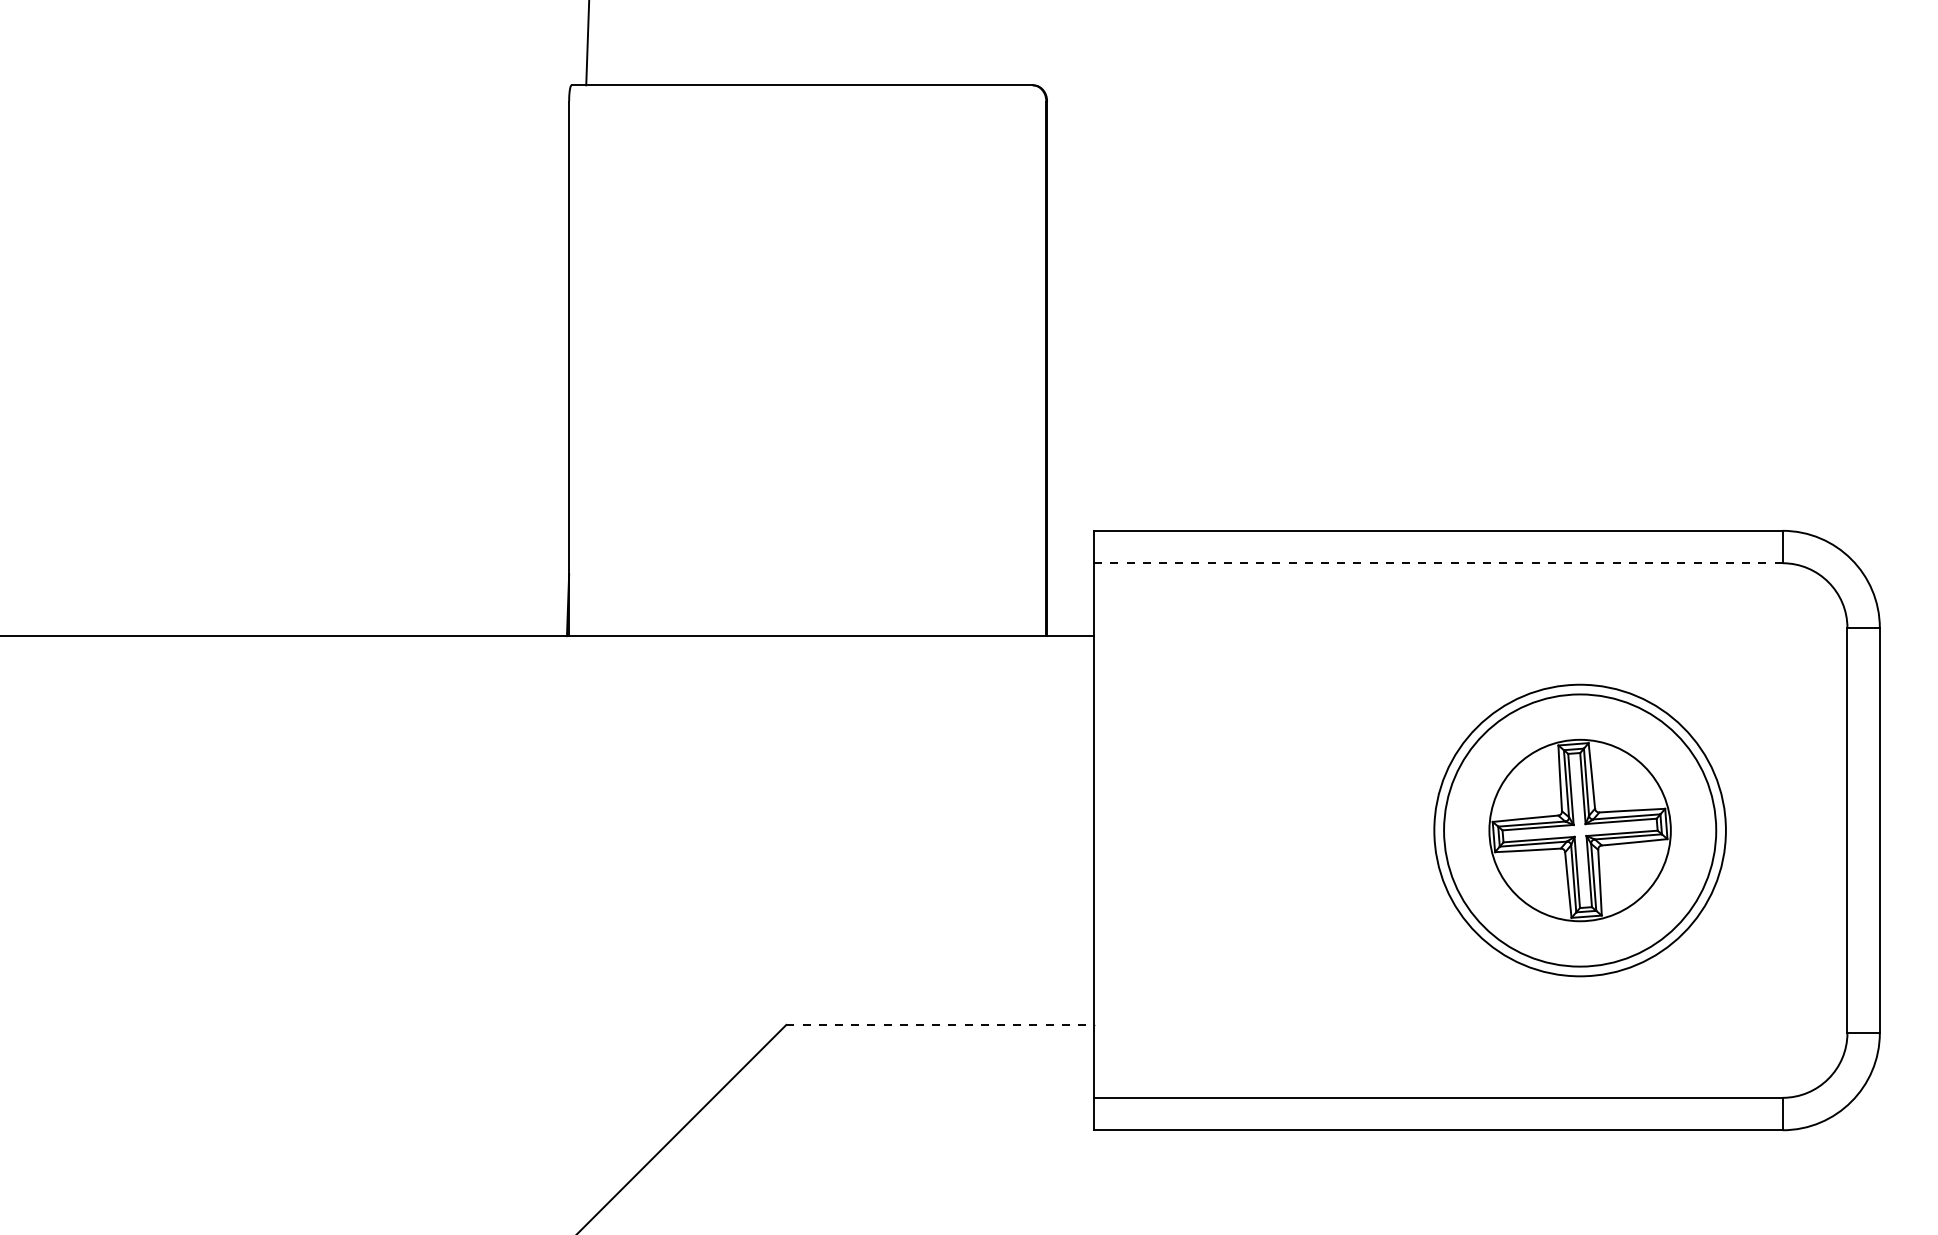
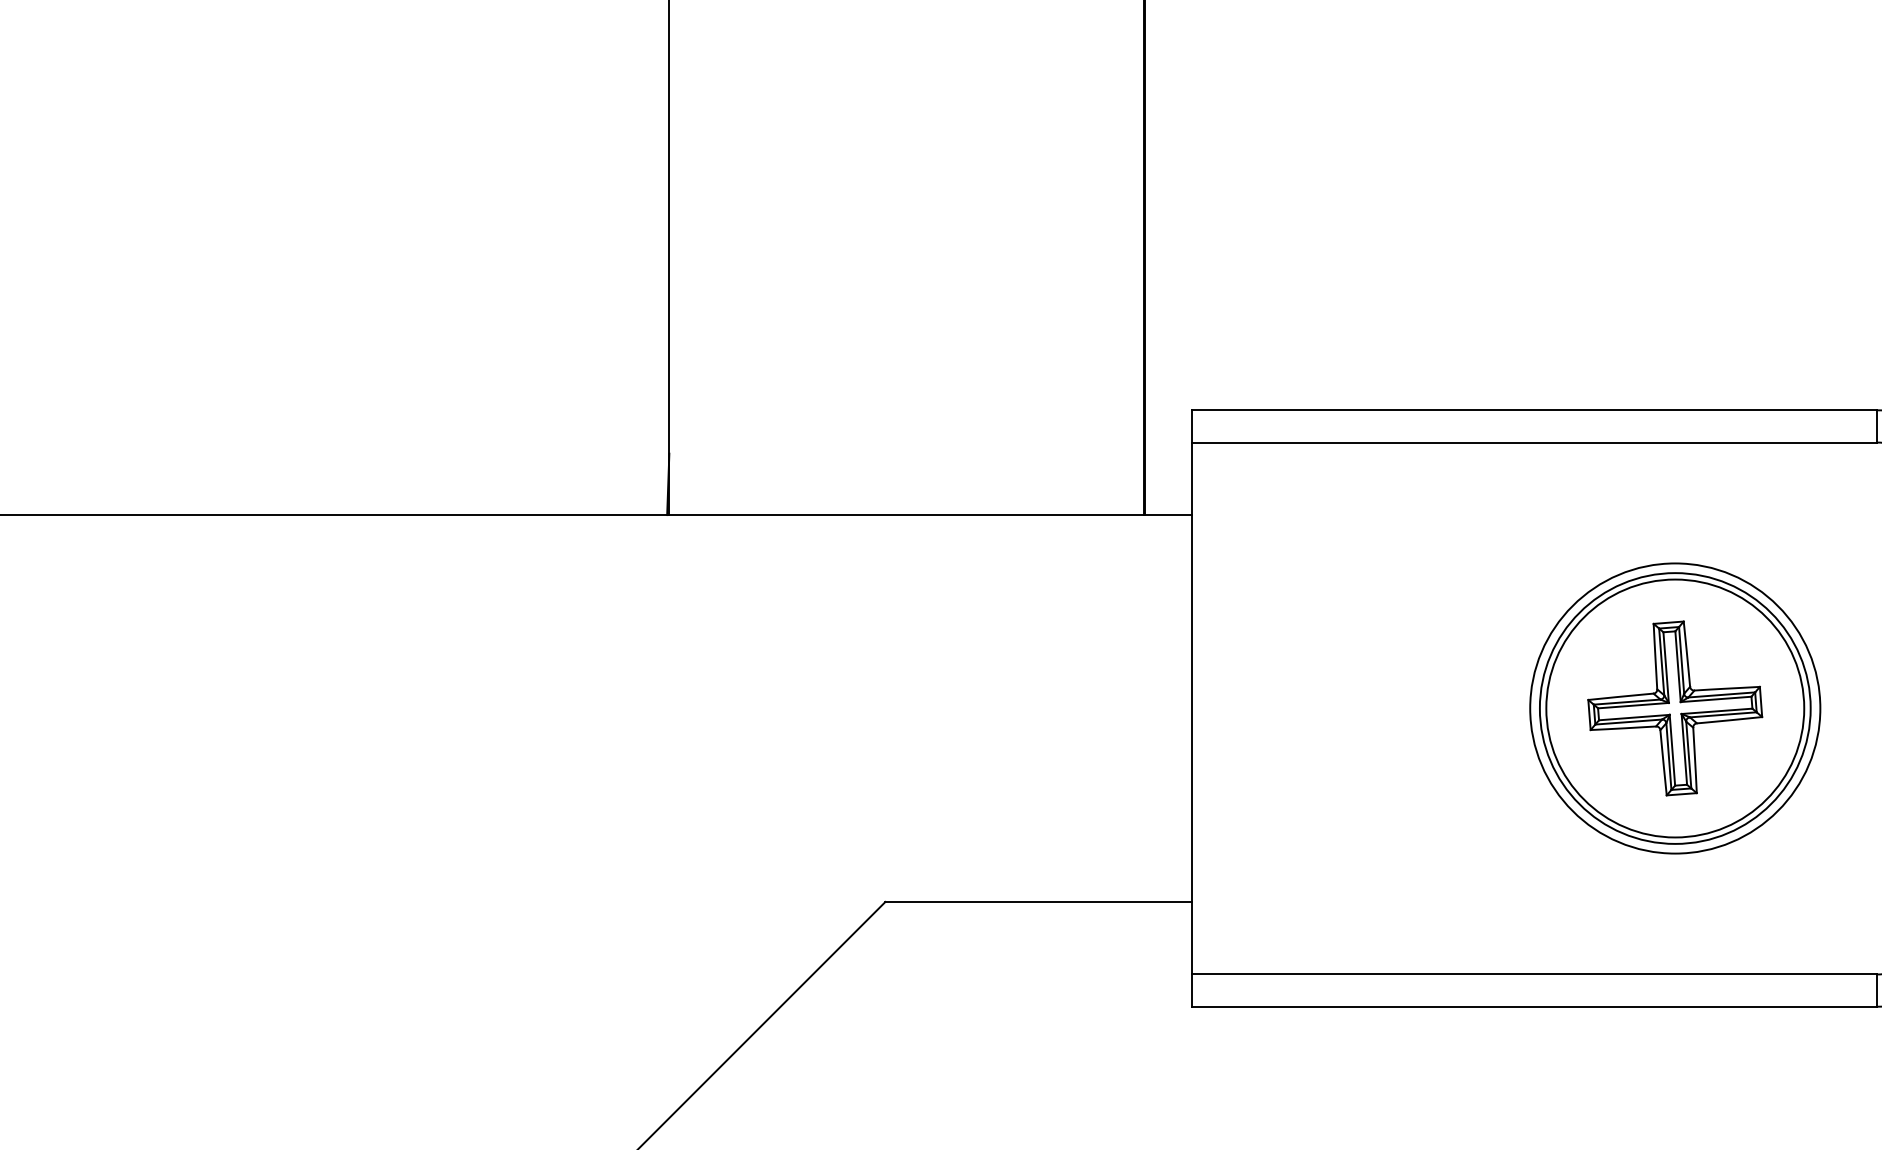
line: (1437, 563) -> (1533, 442), dashed -> solid
circle: (1579, 830) -> (1674, 708), size x1.43
line: (940, 1024) -> (1038, 901), dashed -> solid

